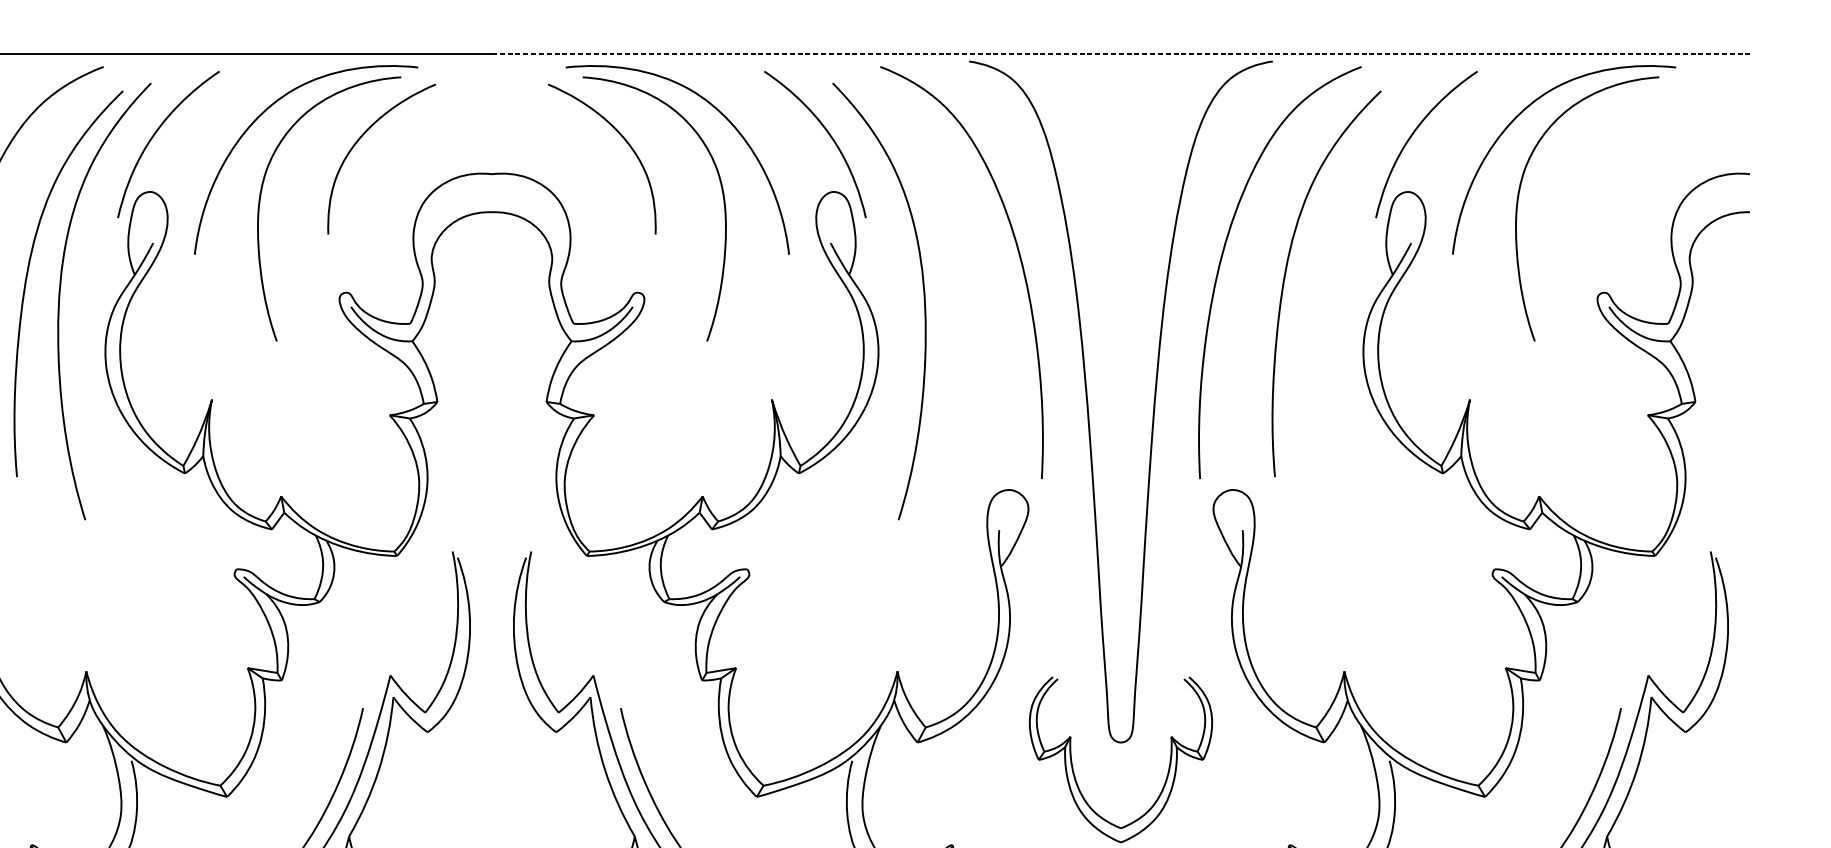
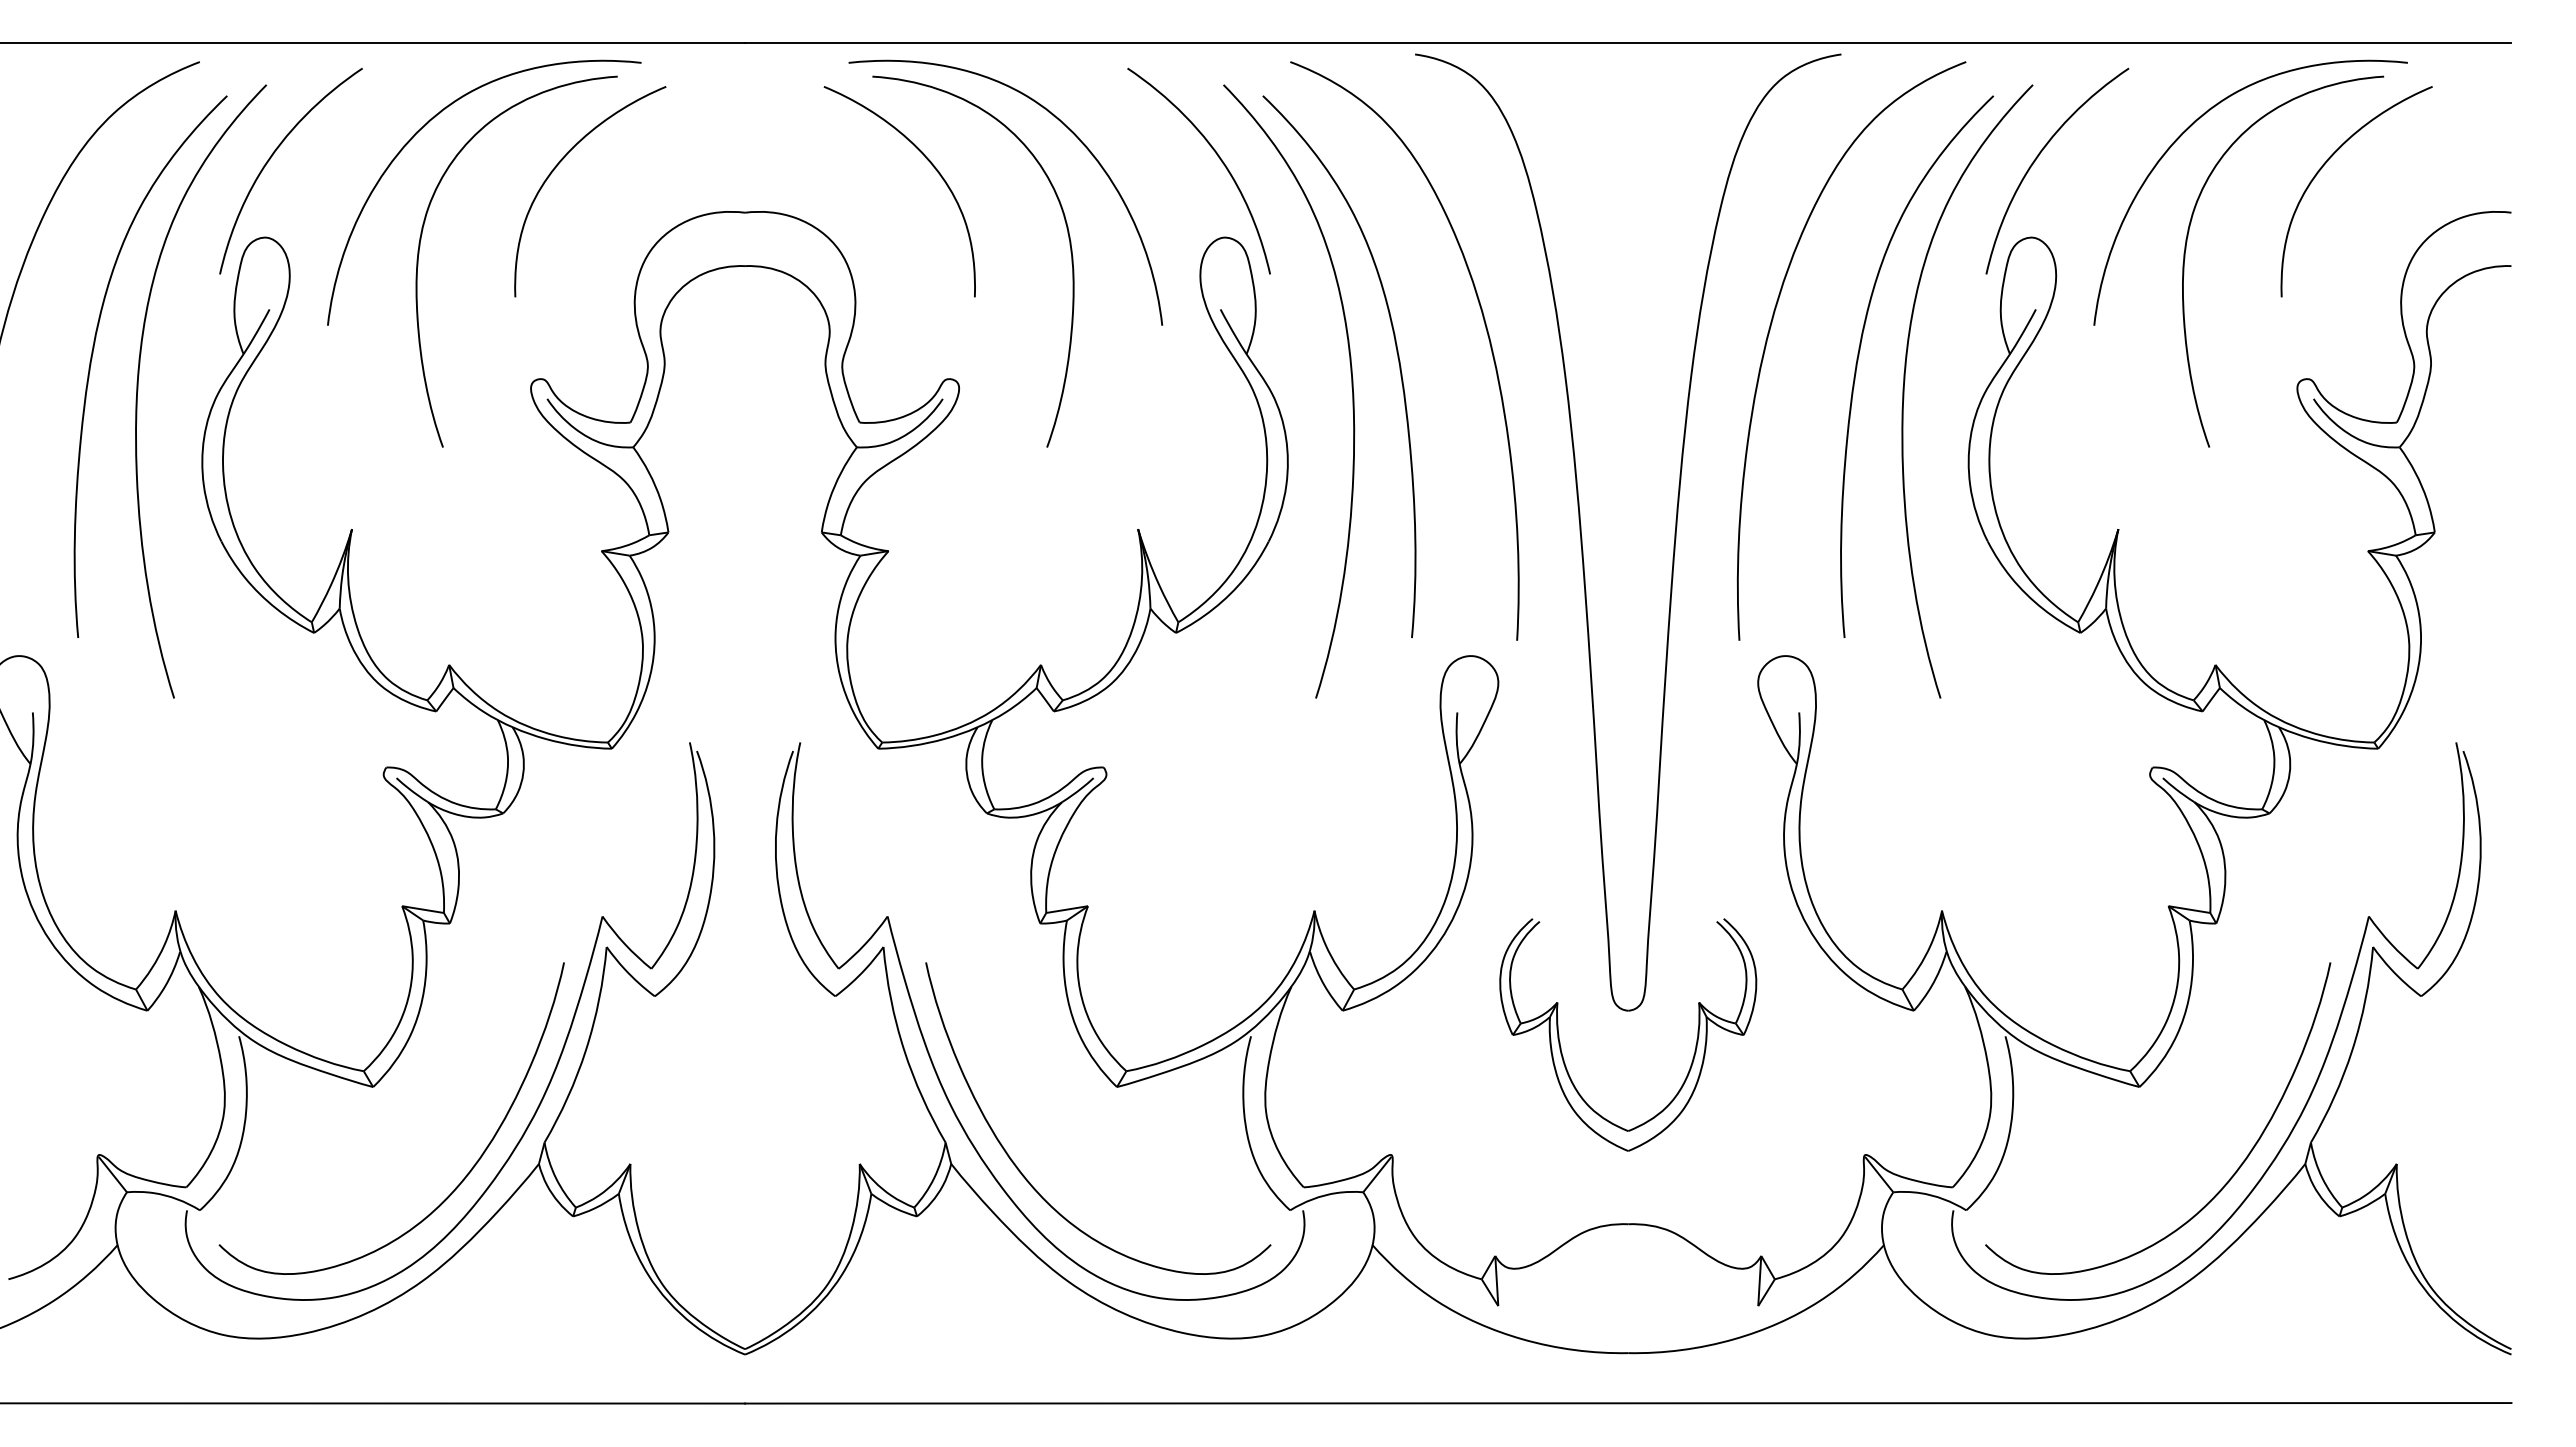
line: (1121, 53) -> (1628, 43), dashed -> solid
curve: (1618, 139) -> (2326, 163), added
curve: (956, 278) -> (1397, 358), added
curve: (1318, 294) -> (1905, 381), added

